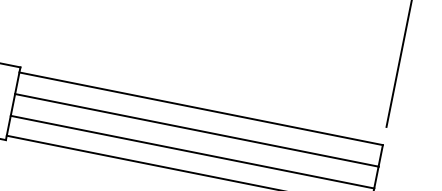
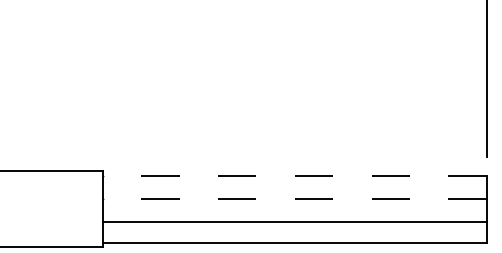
line: (200, 109) -> (294, 176), solid -> dashed
line: (196, 129) -> (294, 198), solid -> dashed

